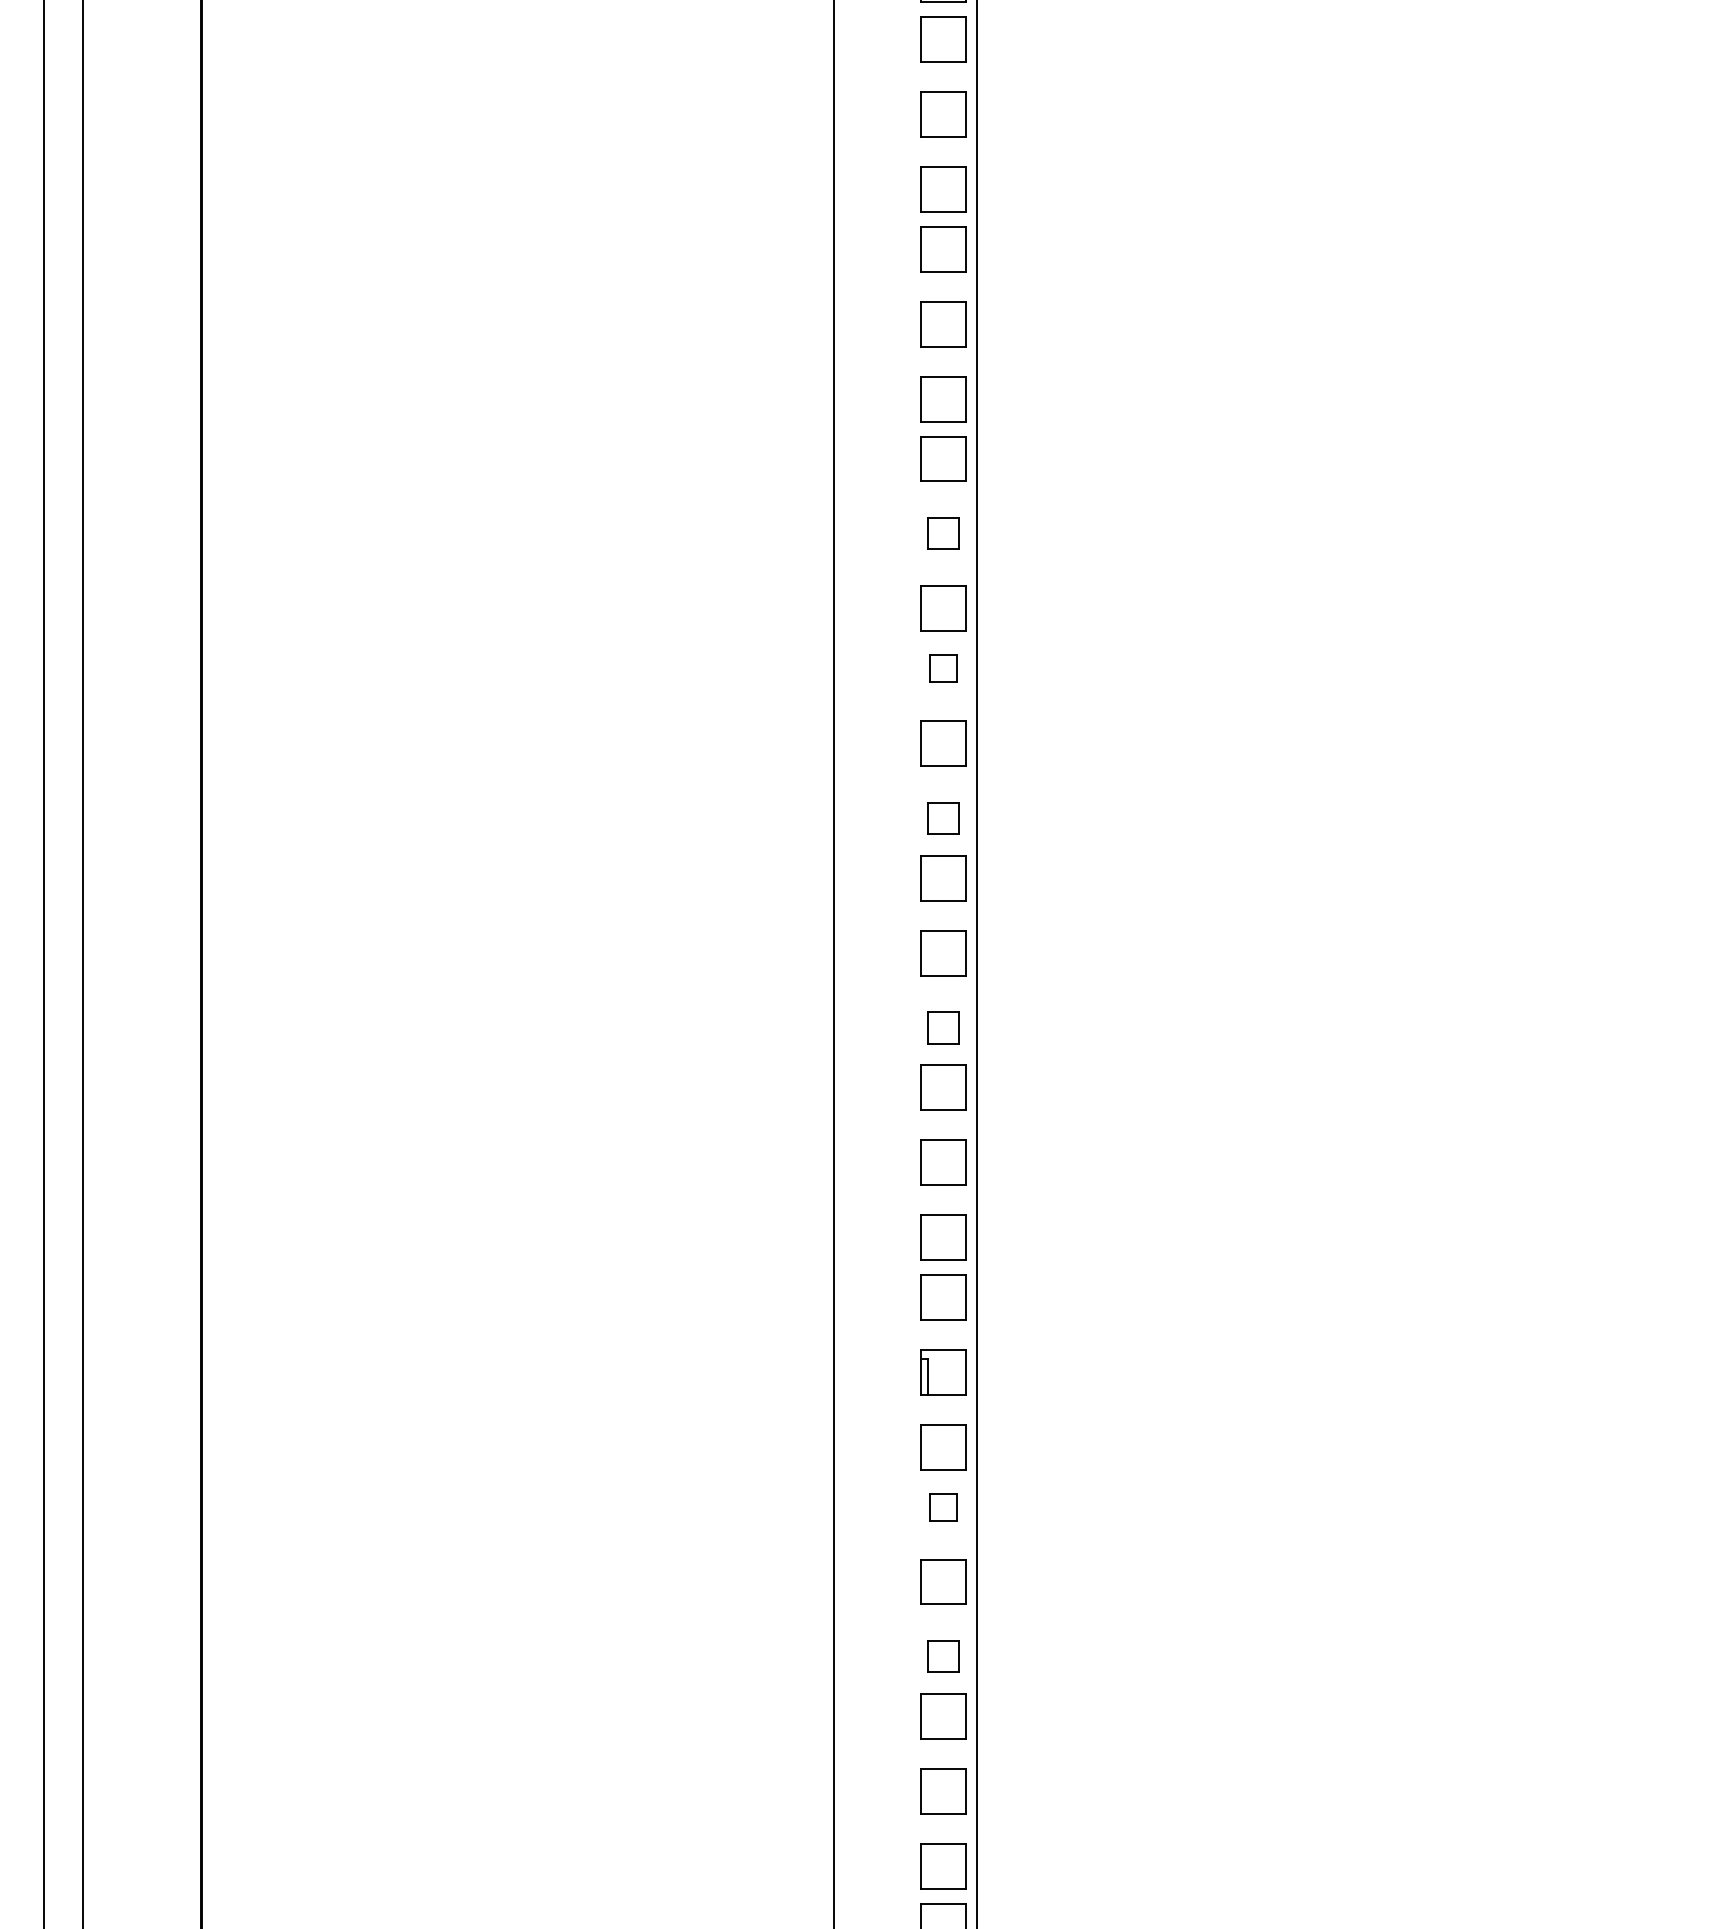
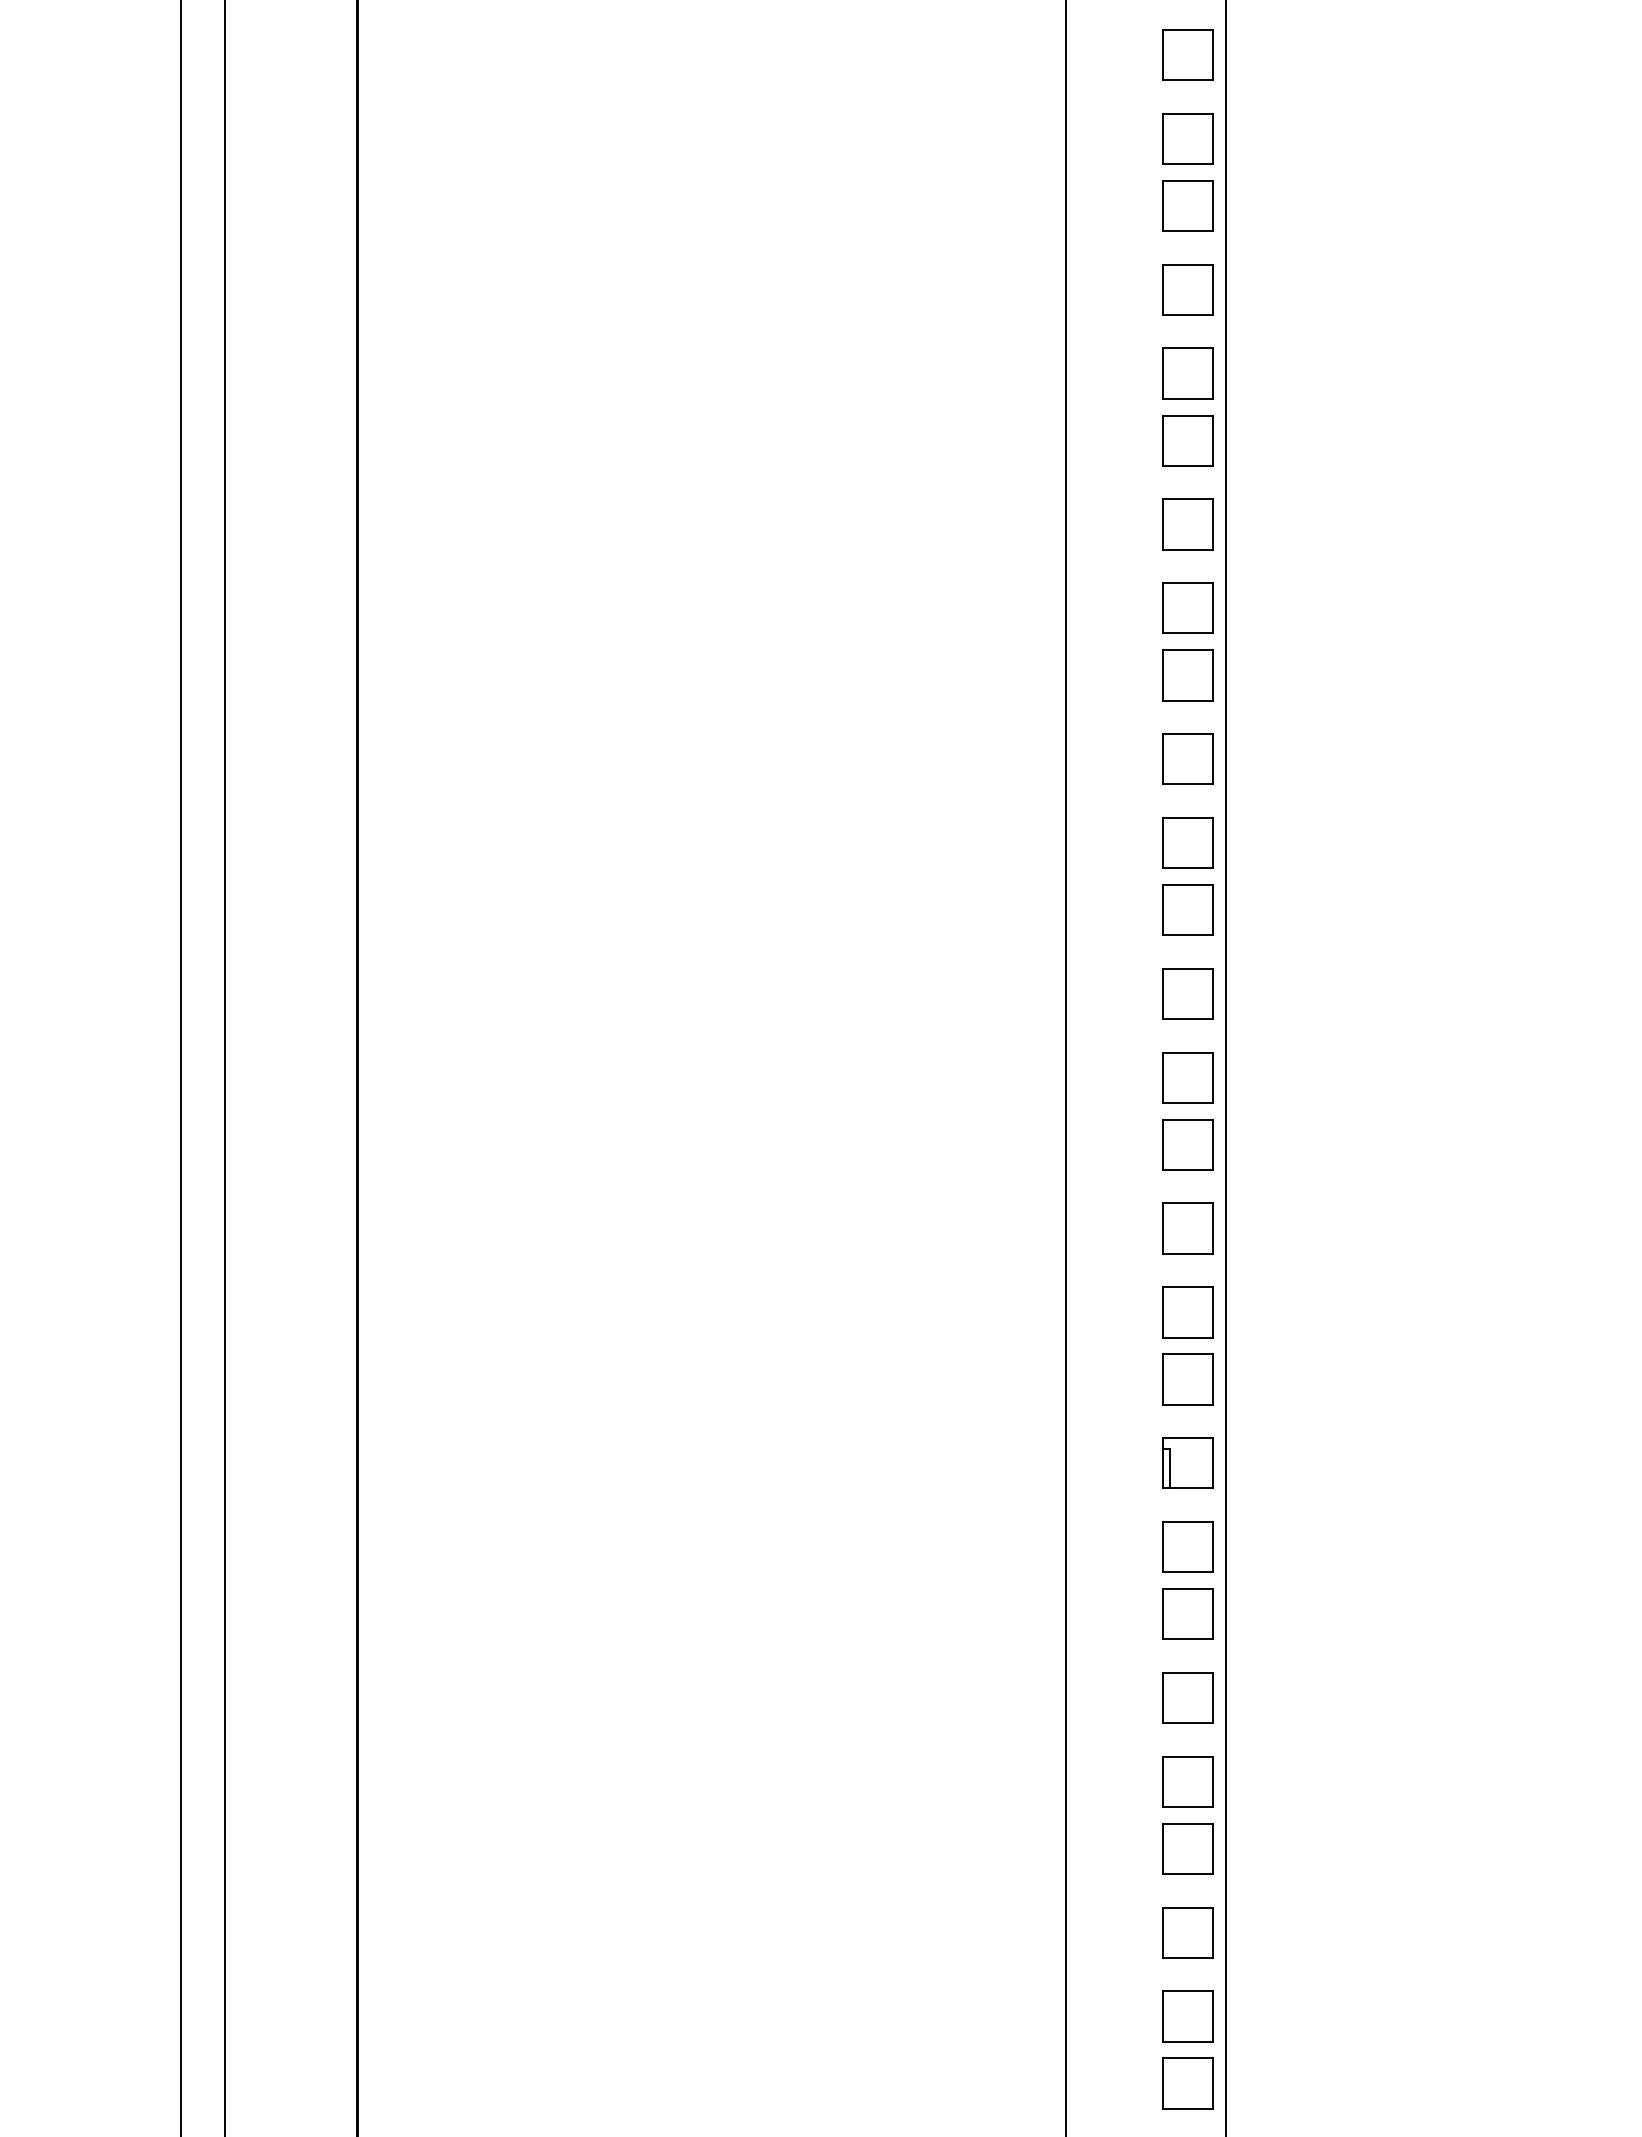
part: (943, 533) -> (1187, 524), size x1.43
part: (943, 668) -> (1187, 675), size x1.67
part: (943, 818) -> (1187, 843), size x1.43
part: (943, 1027) -> (1187, 1077), size x1.43
part: (943, 1507) -> (1187, 1614), size x1.67
part: (943, 1656) -> (1187, 1781), size x1.43

